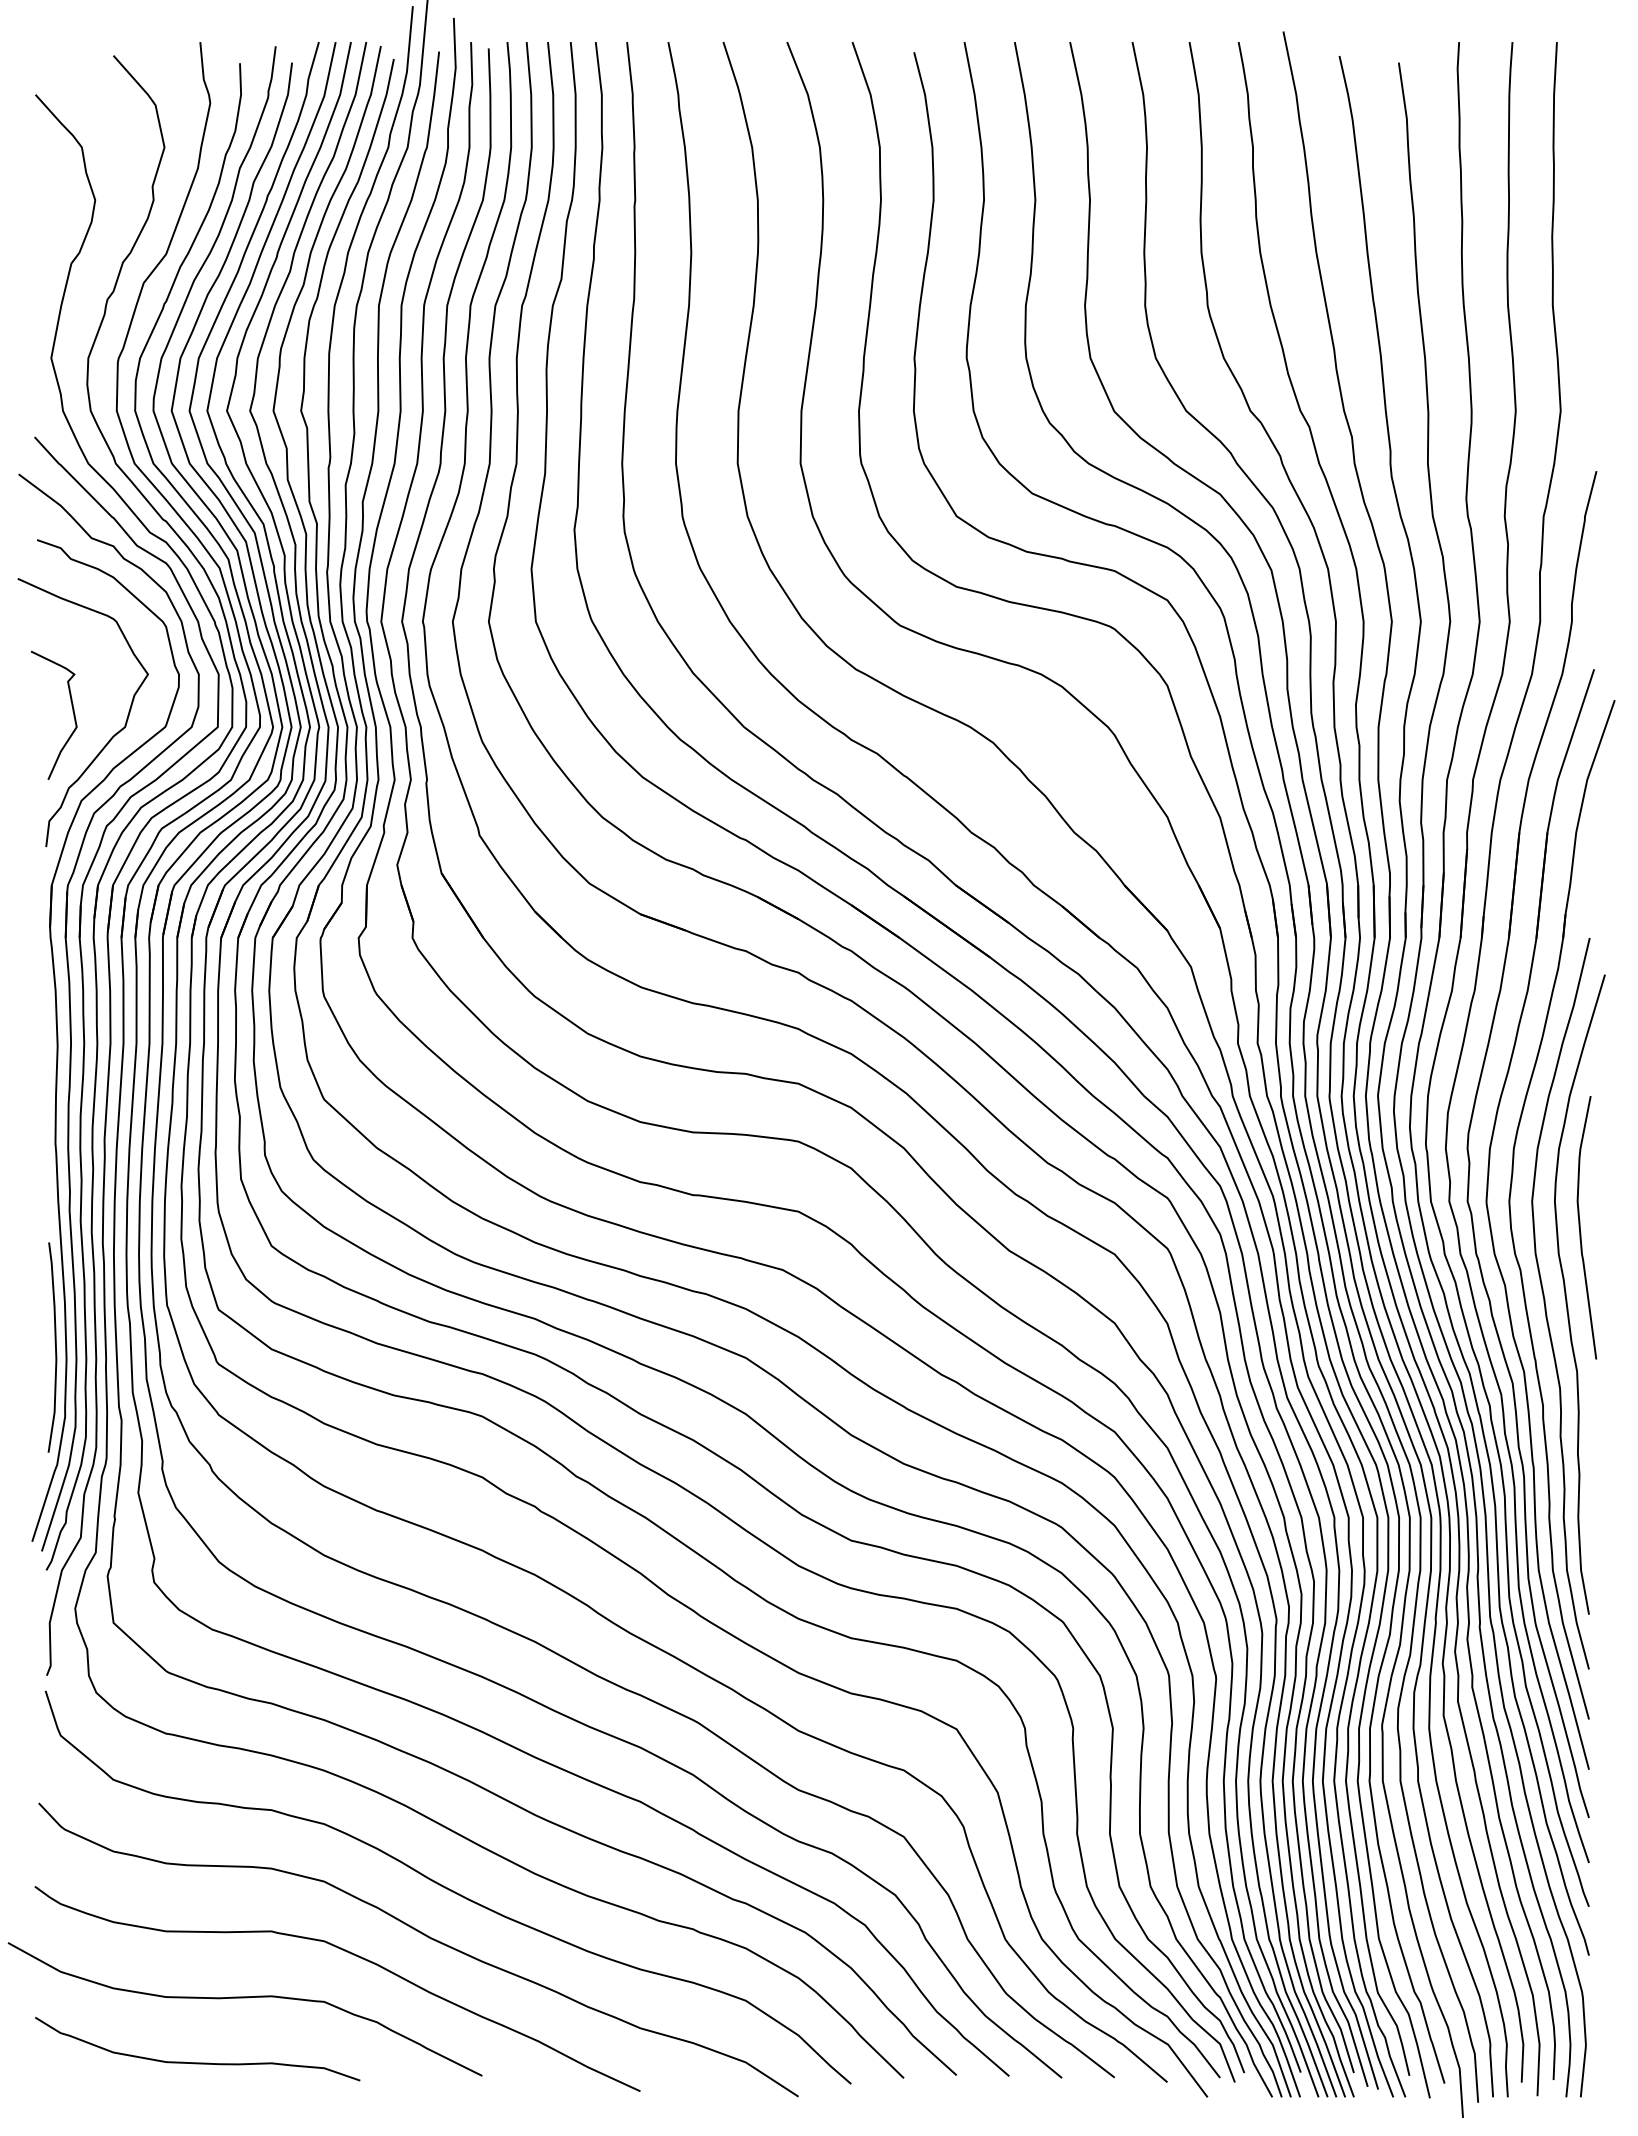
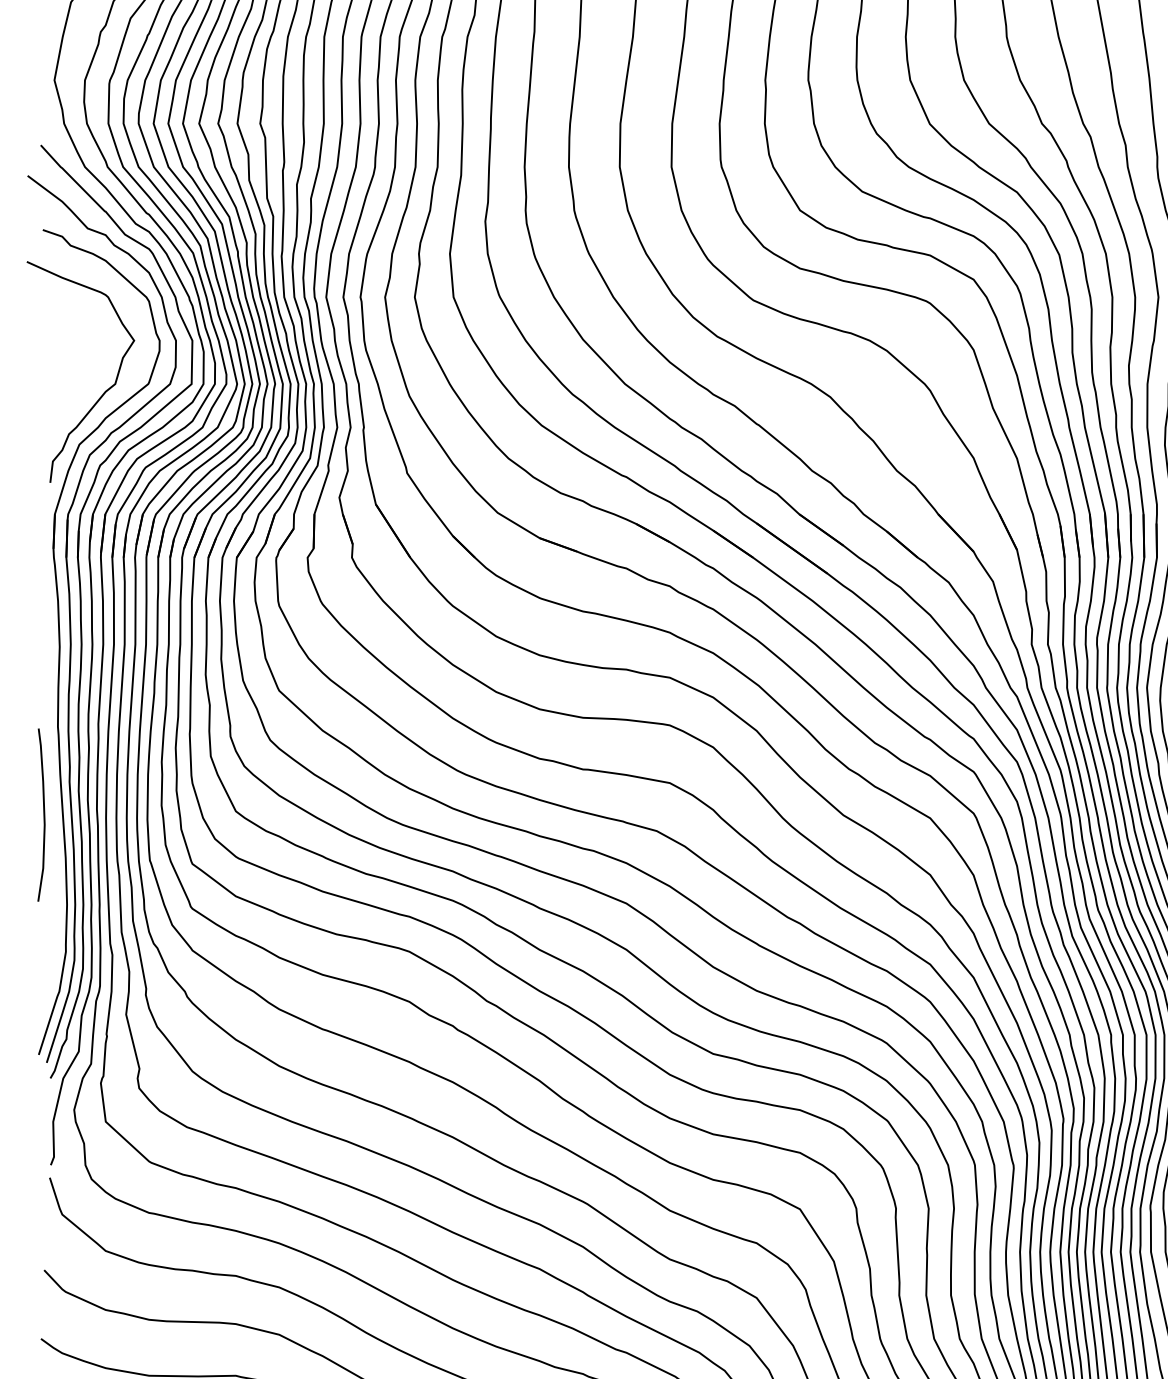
curve: (72, 711) -> (71, 371), removed
curve: (55, 1347) -> (43, 815), moved

